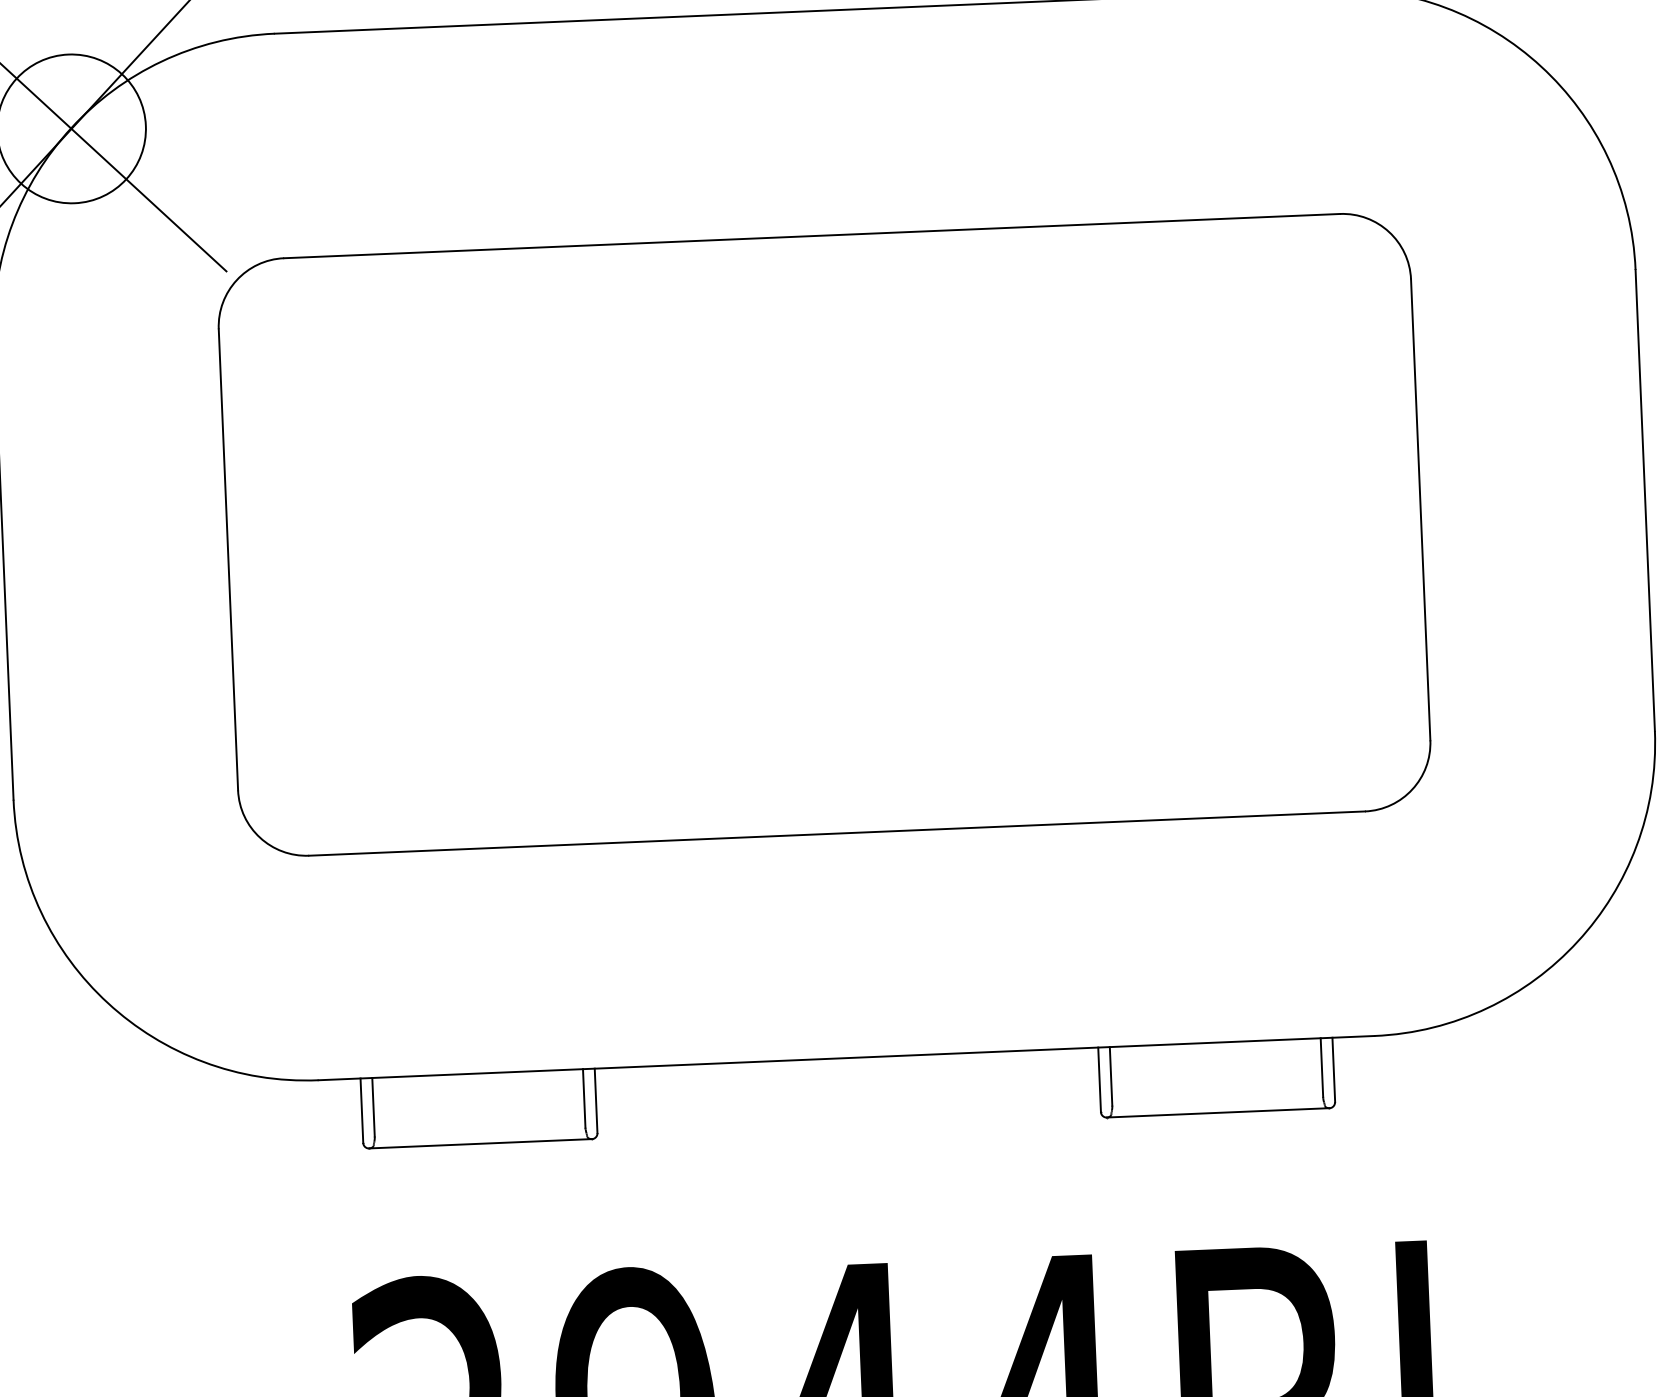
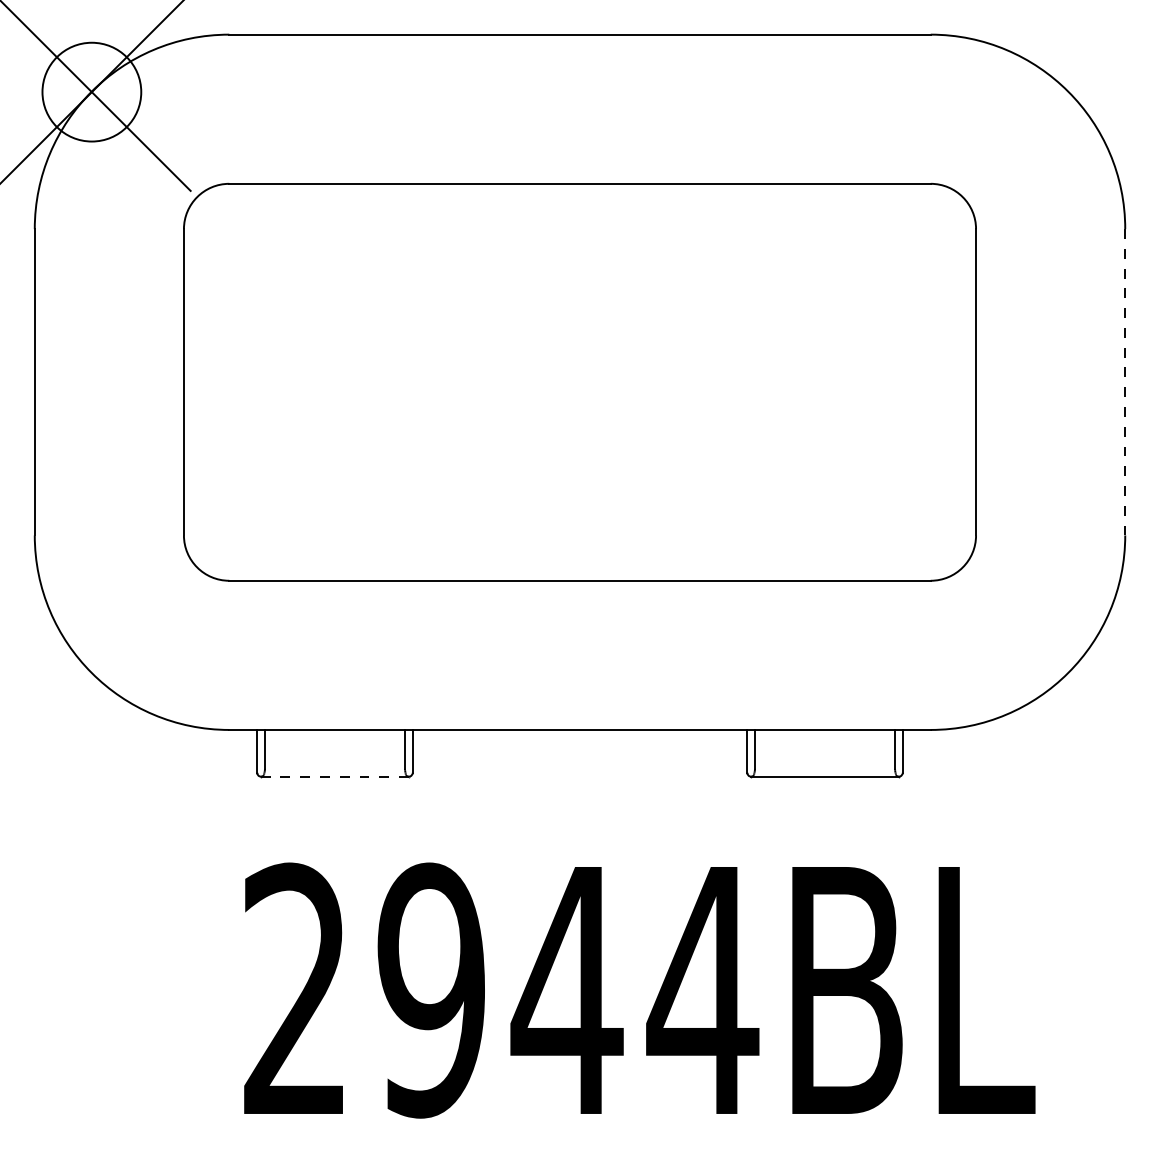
line: (1645, 500) -> (1125, 382), solid -> dashed
line: (479, 1143) -> (334, 776), solid -> dashed

